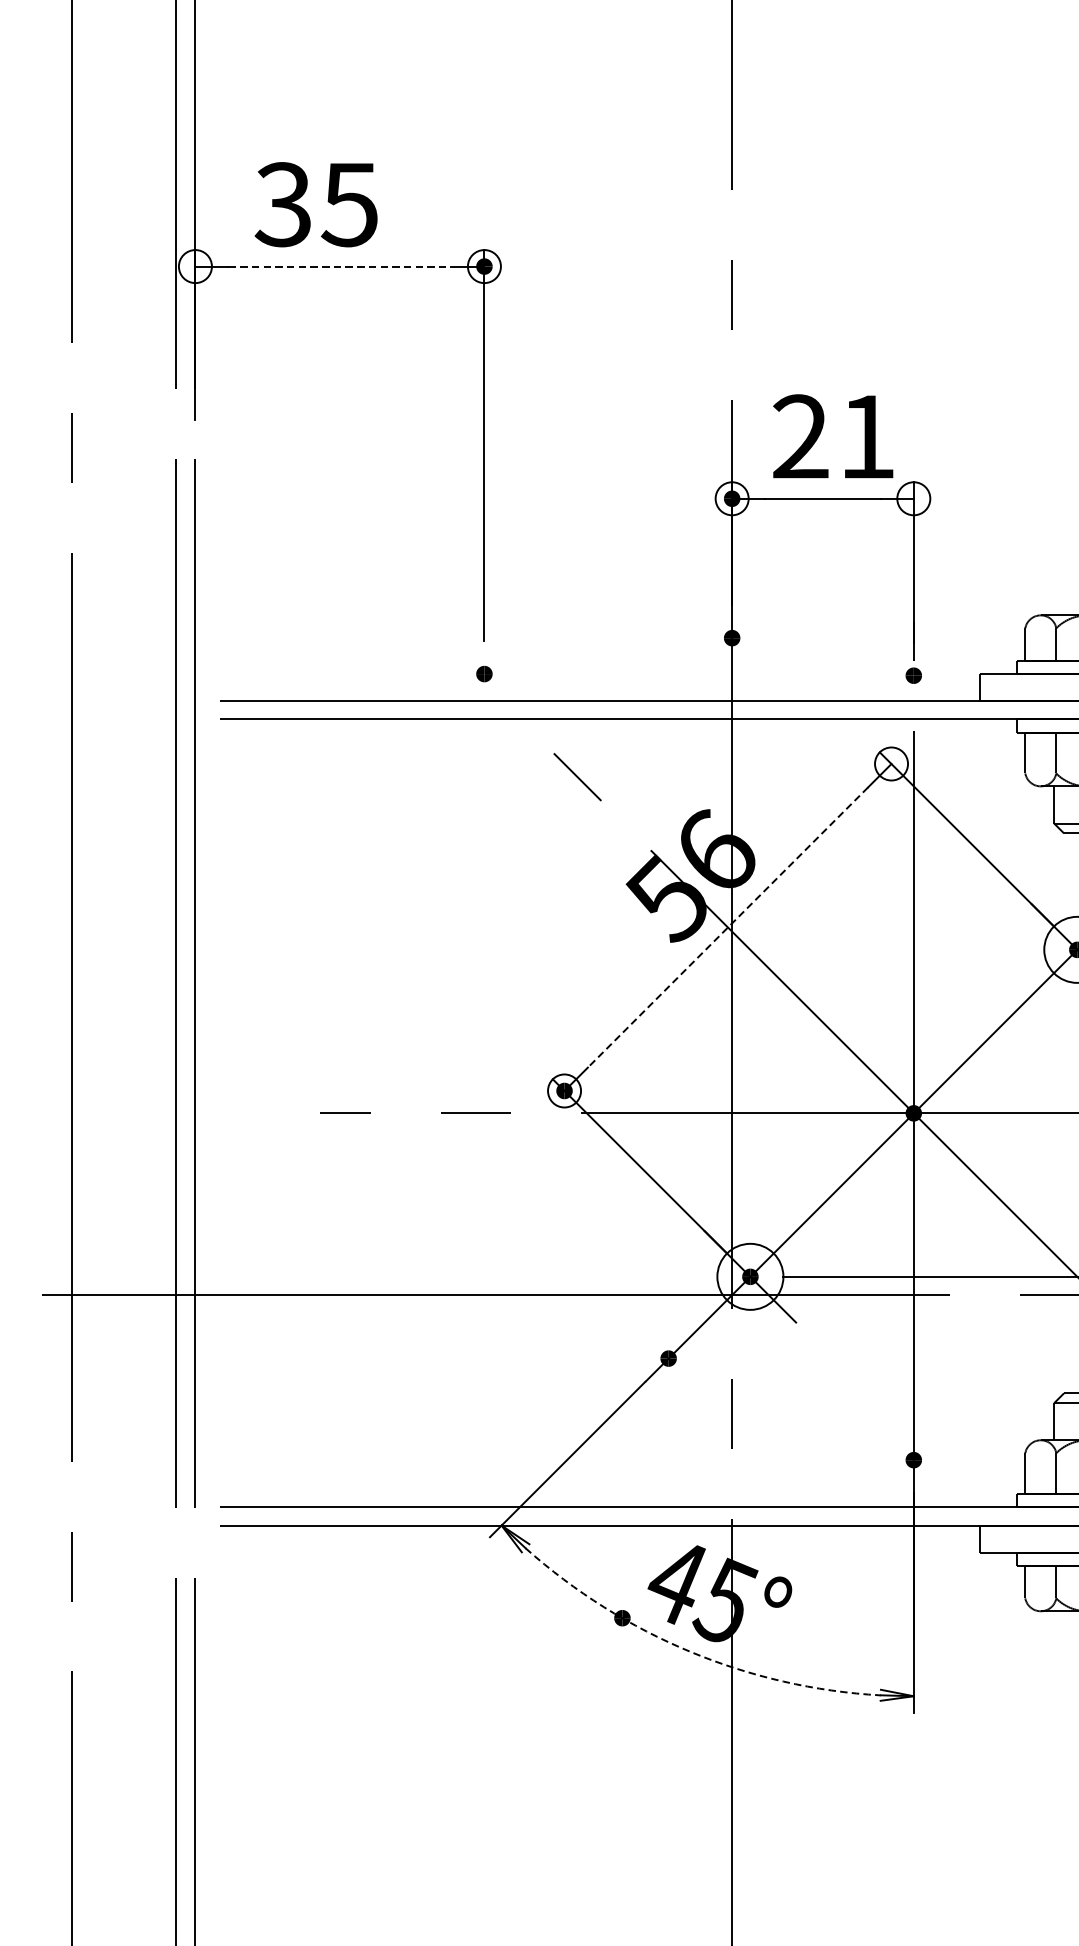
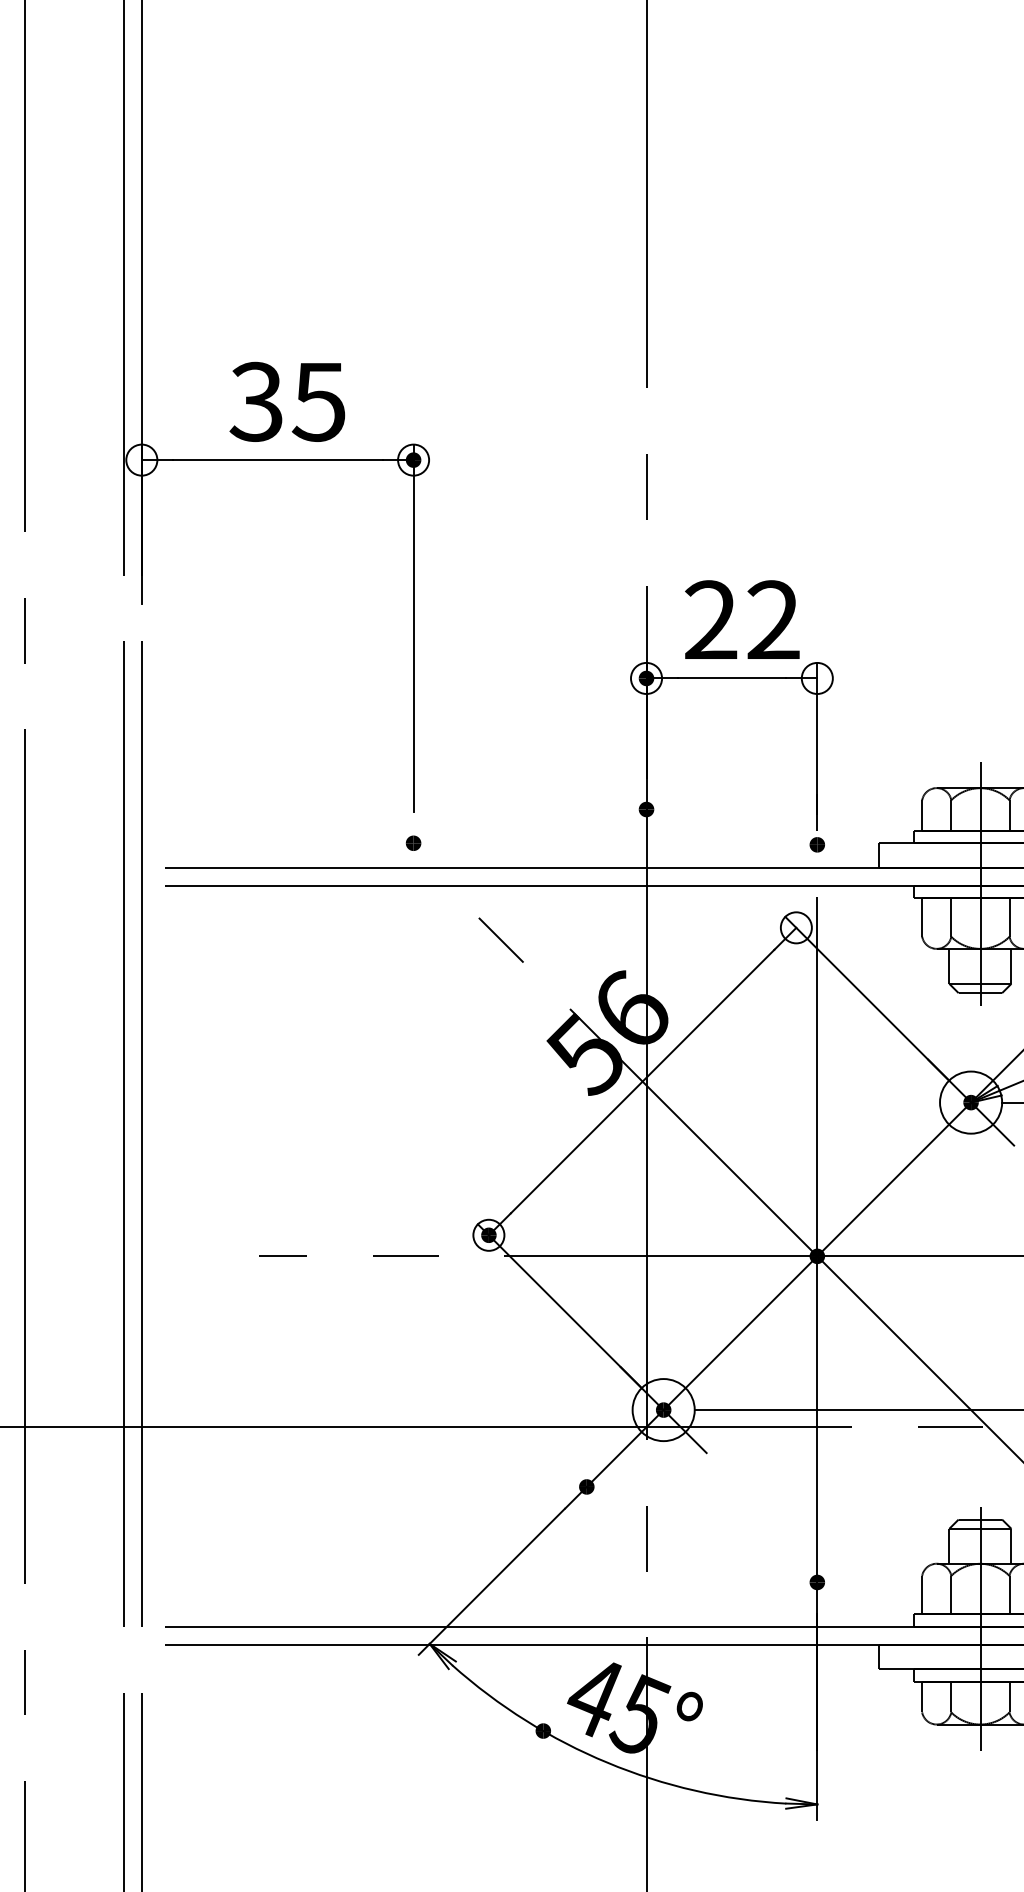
text: (316, 204) -> (287, 401), moved
line: (339, 266) -> (277, 460), dashed -> solid
text: (867, 436) -> (773, 619), 21 -> 22
line: (727, 927) -> (642, 1081), dashed -> solid
arc: (690, 1651) -> (607, 1762), dashed -> solid

